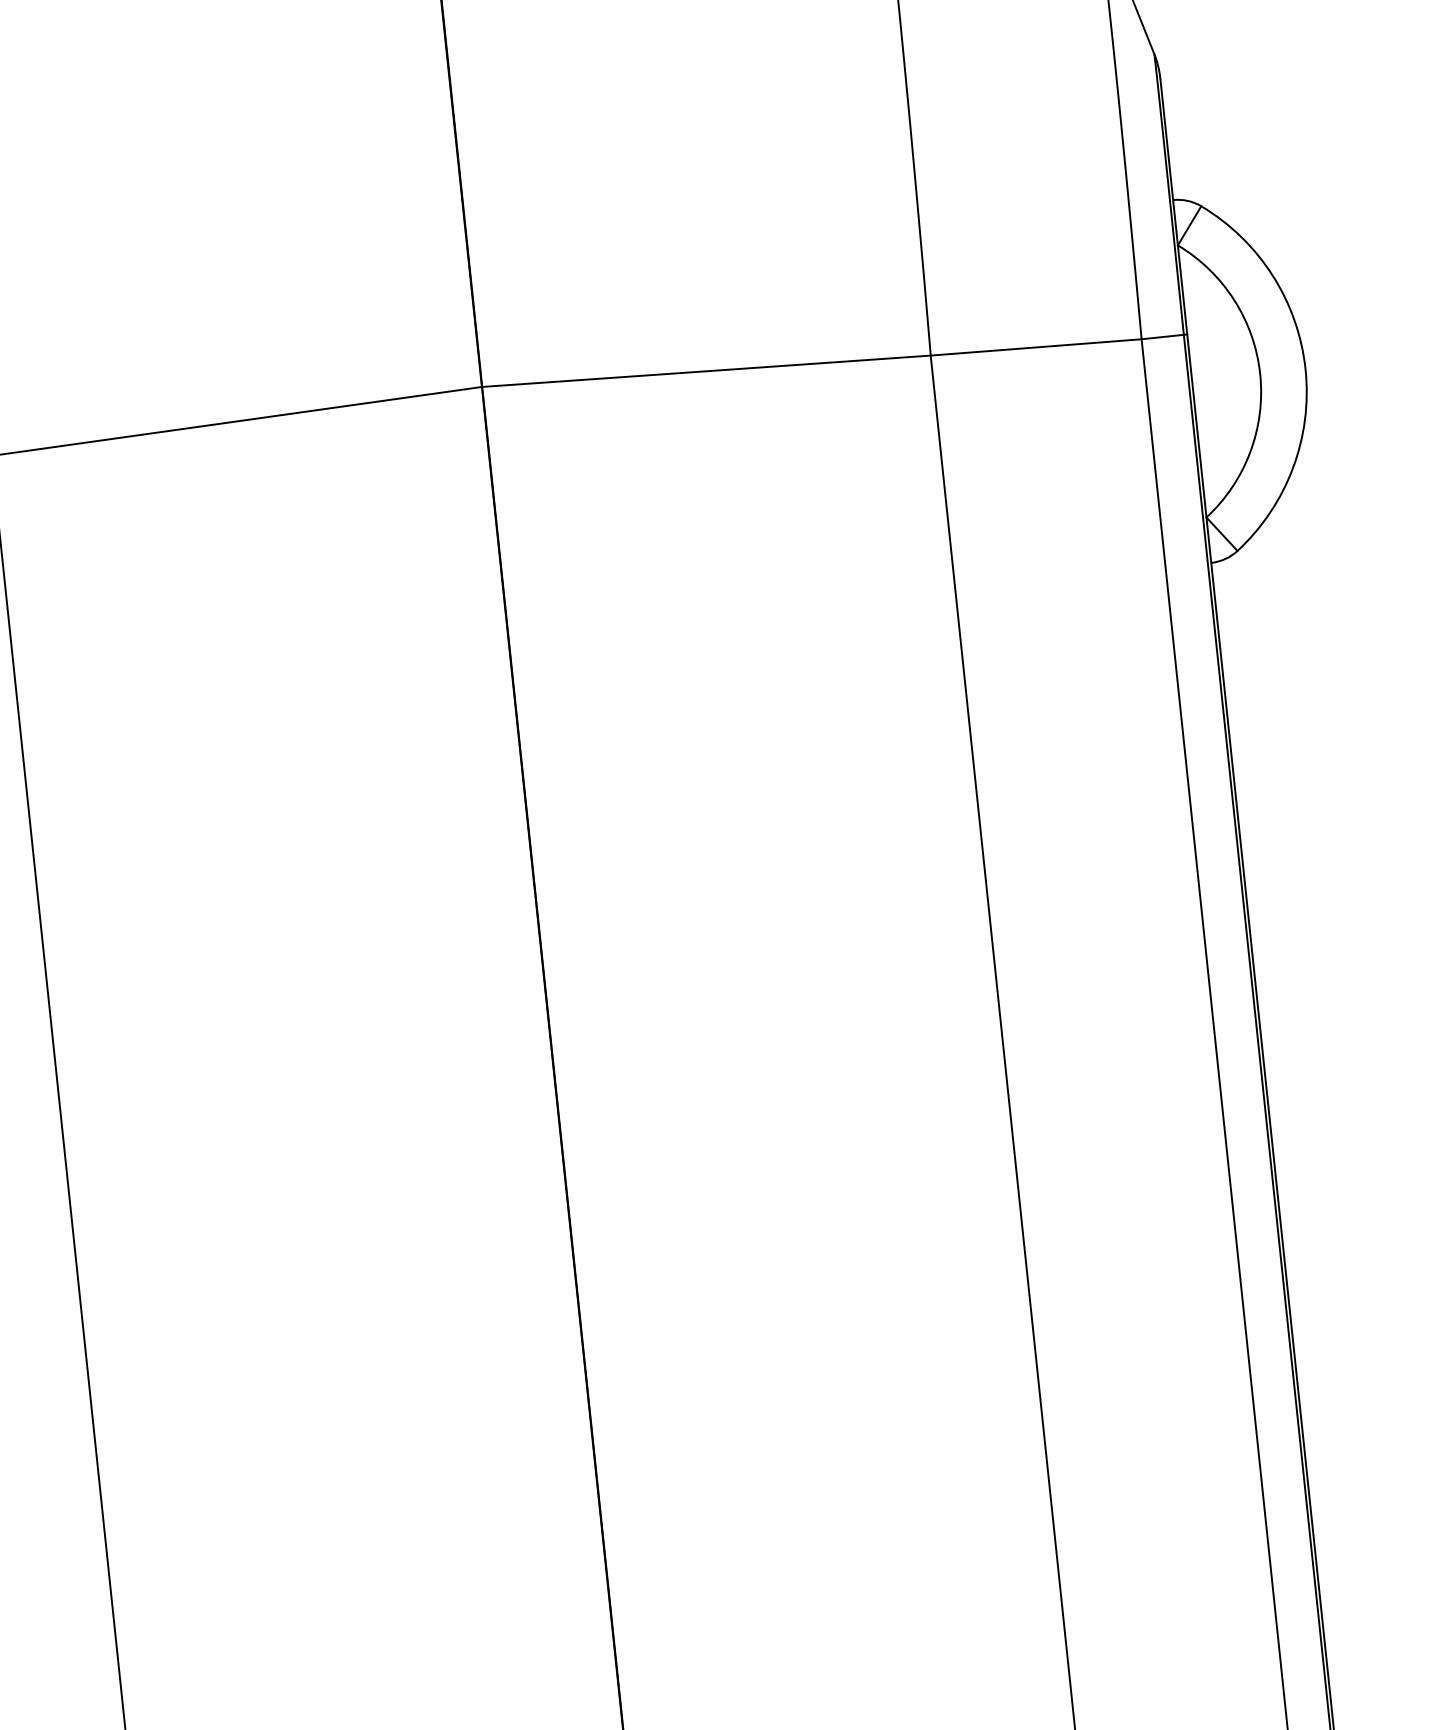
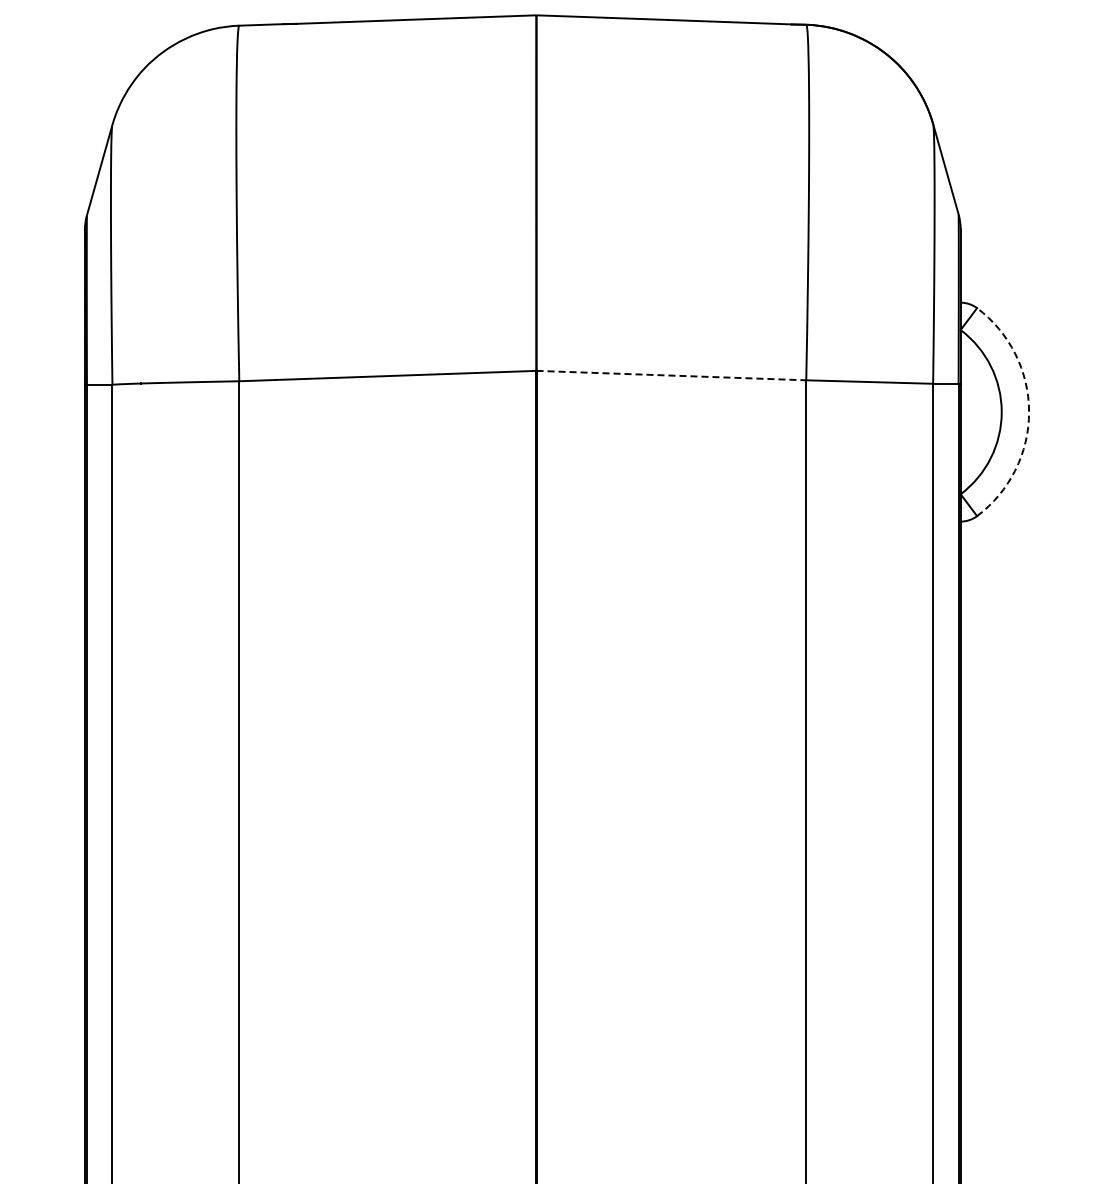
arc: (1306, 370) -> (1029, 412), solid -> dashed
line: (706, 371) -> (671, 375), solid -> dashed

